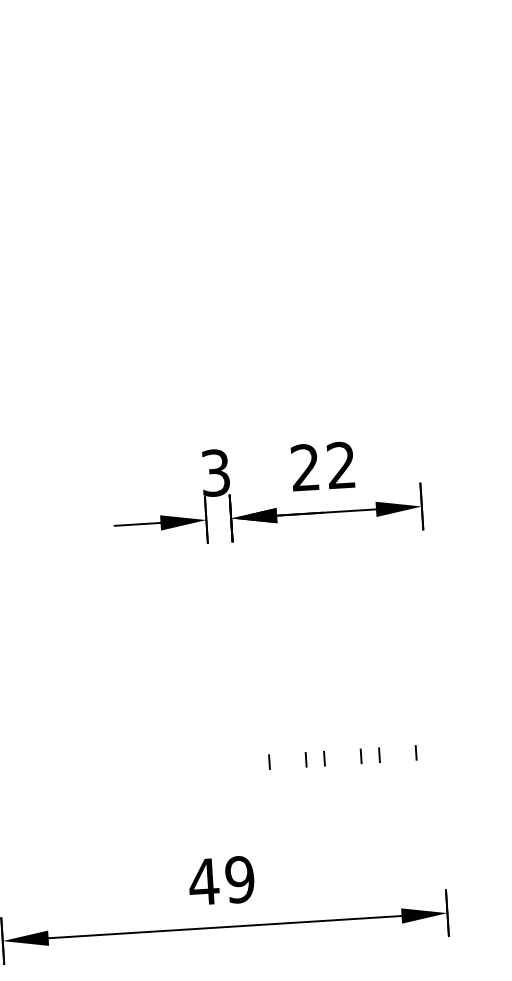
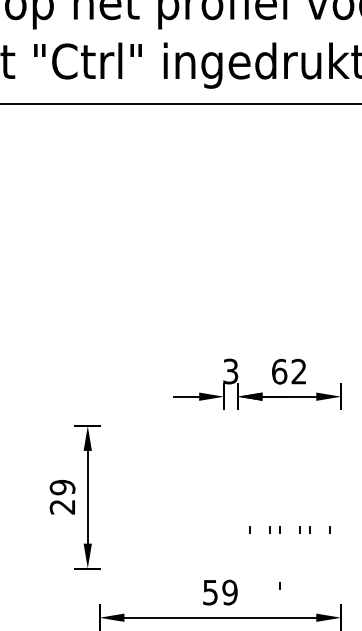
text: (305, 467) -> (279, 371), 22 -> 62
line: (330, 860) -> (279, 585), added
text: (204, 881) -> (210, 592), 49 -> 59

